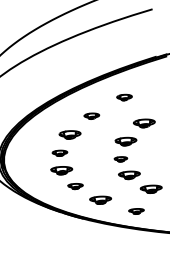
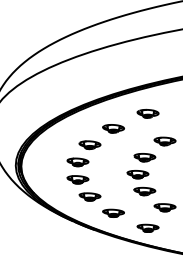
part: (124, 97) -> (147, 113), size x1.43
part: (91, 115) -> (113, 128), size x1.43
part: (59, 153) -> (77, 162), size x1.43
part: (120, 159) -> (137, 174), size x1.67
part: (75, 186) -> (89, 196), size x1.43
part: (135, 210) -> (147, 227), size x1.43

